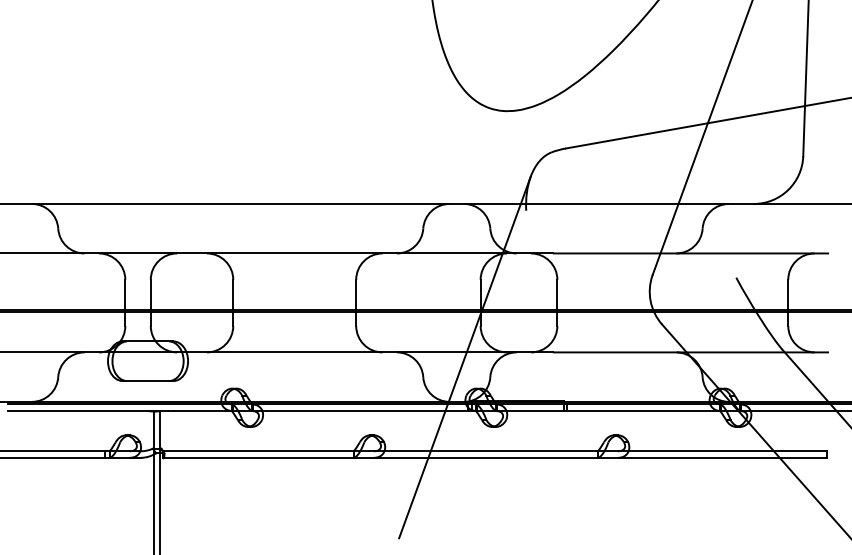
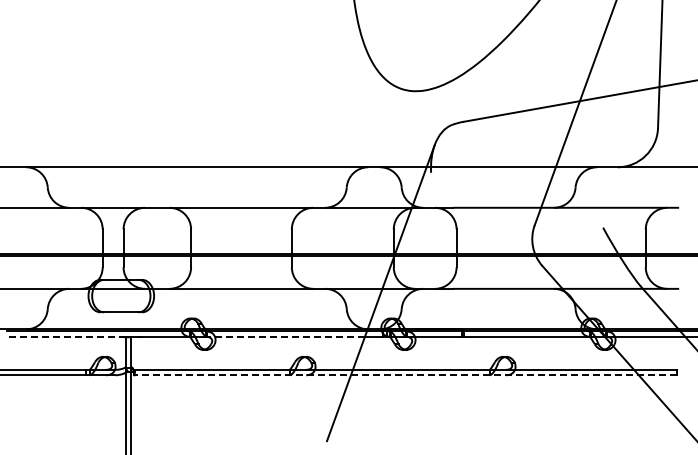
line: (79, 410) -> (65, 336), solid -> dashed
line: (348, 410) -> (285, 336), solid -> dashed
line: (494, 458) -> (405, 375), solid -> dashed

